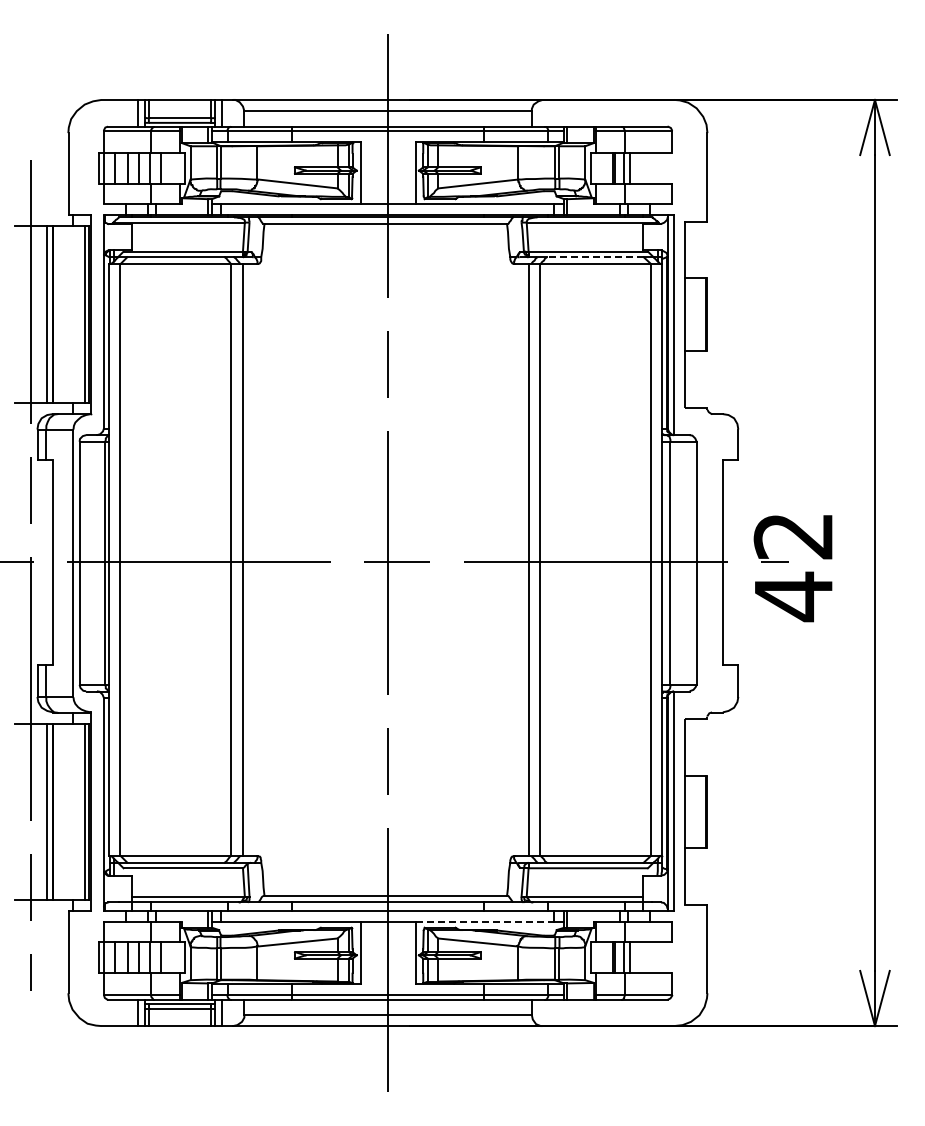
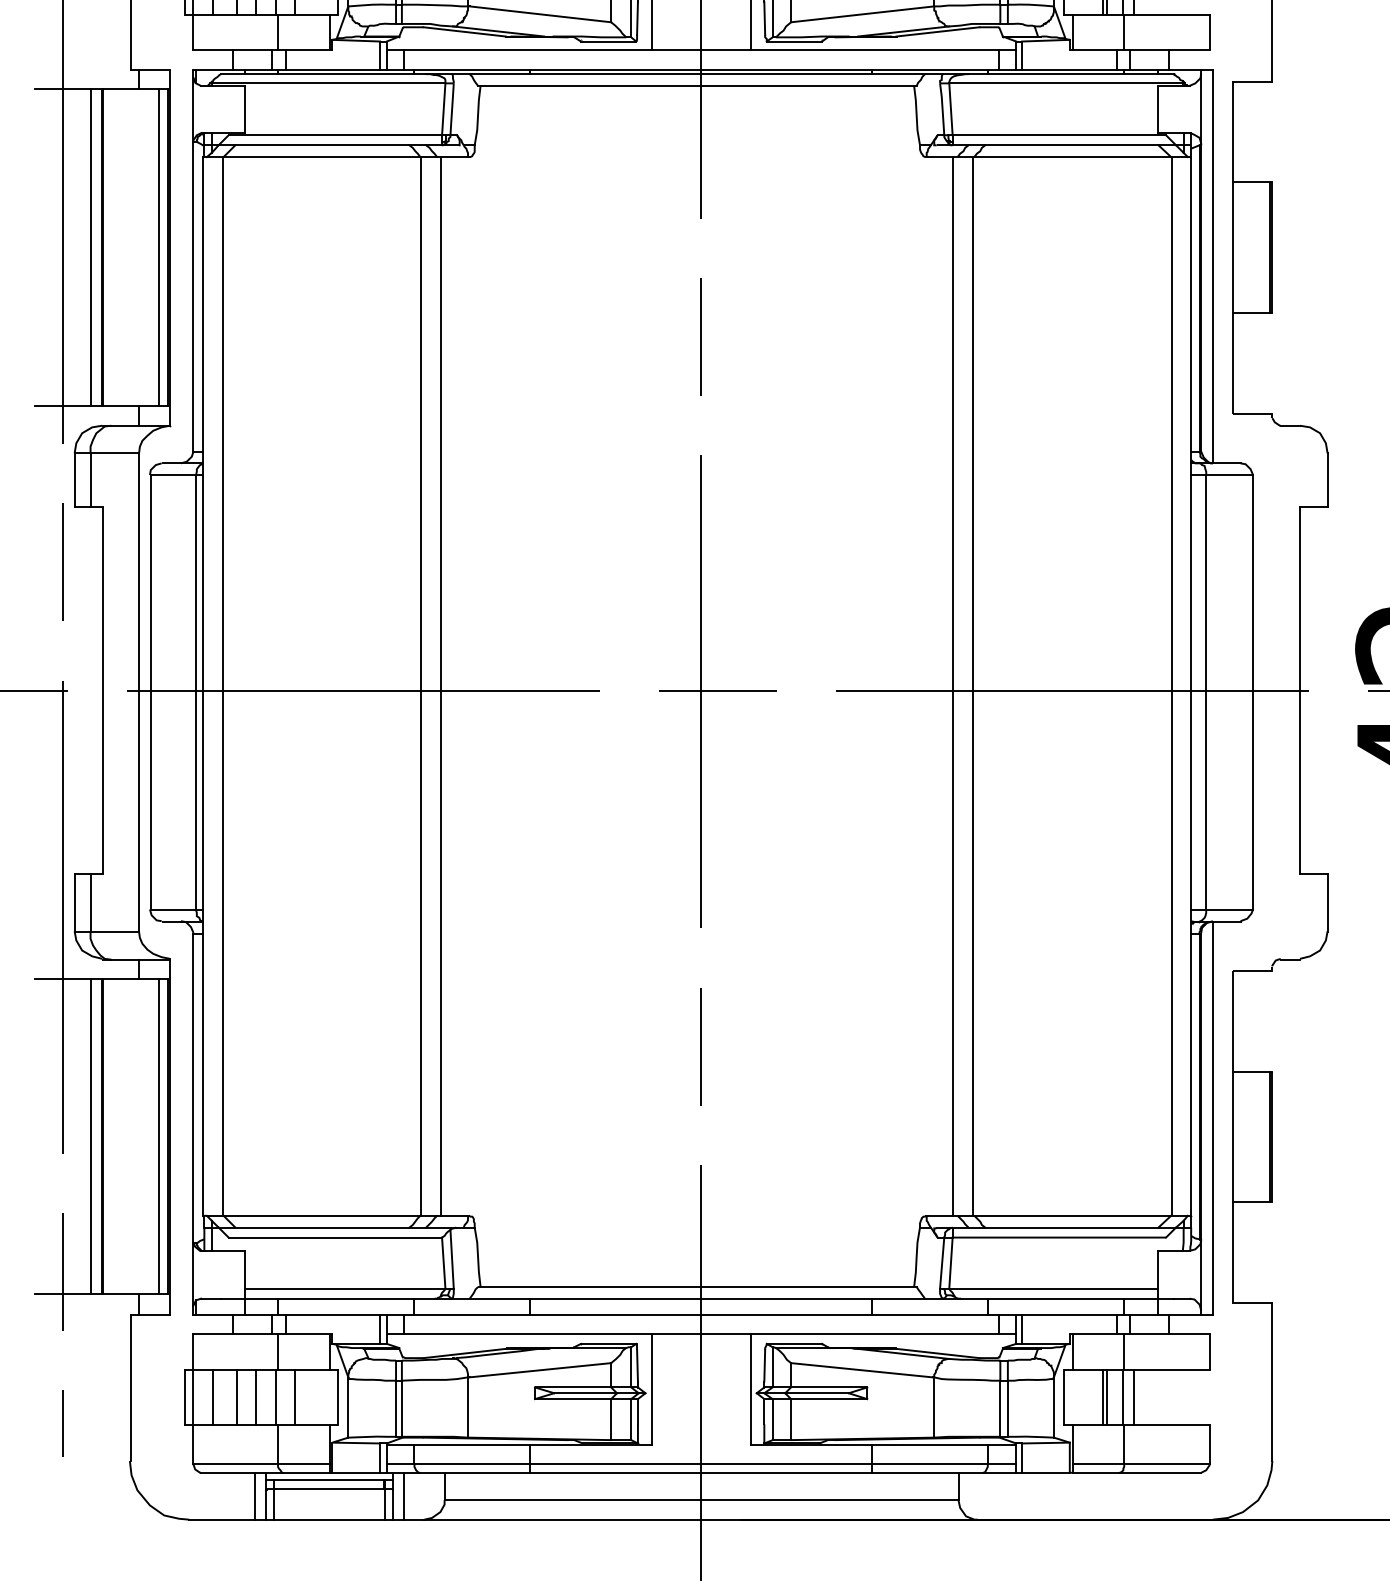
line: (594, 257) -> (1070, 145), dashed -> solid
line: (485, 922) -> (875, 1334), dashed -> solid

